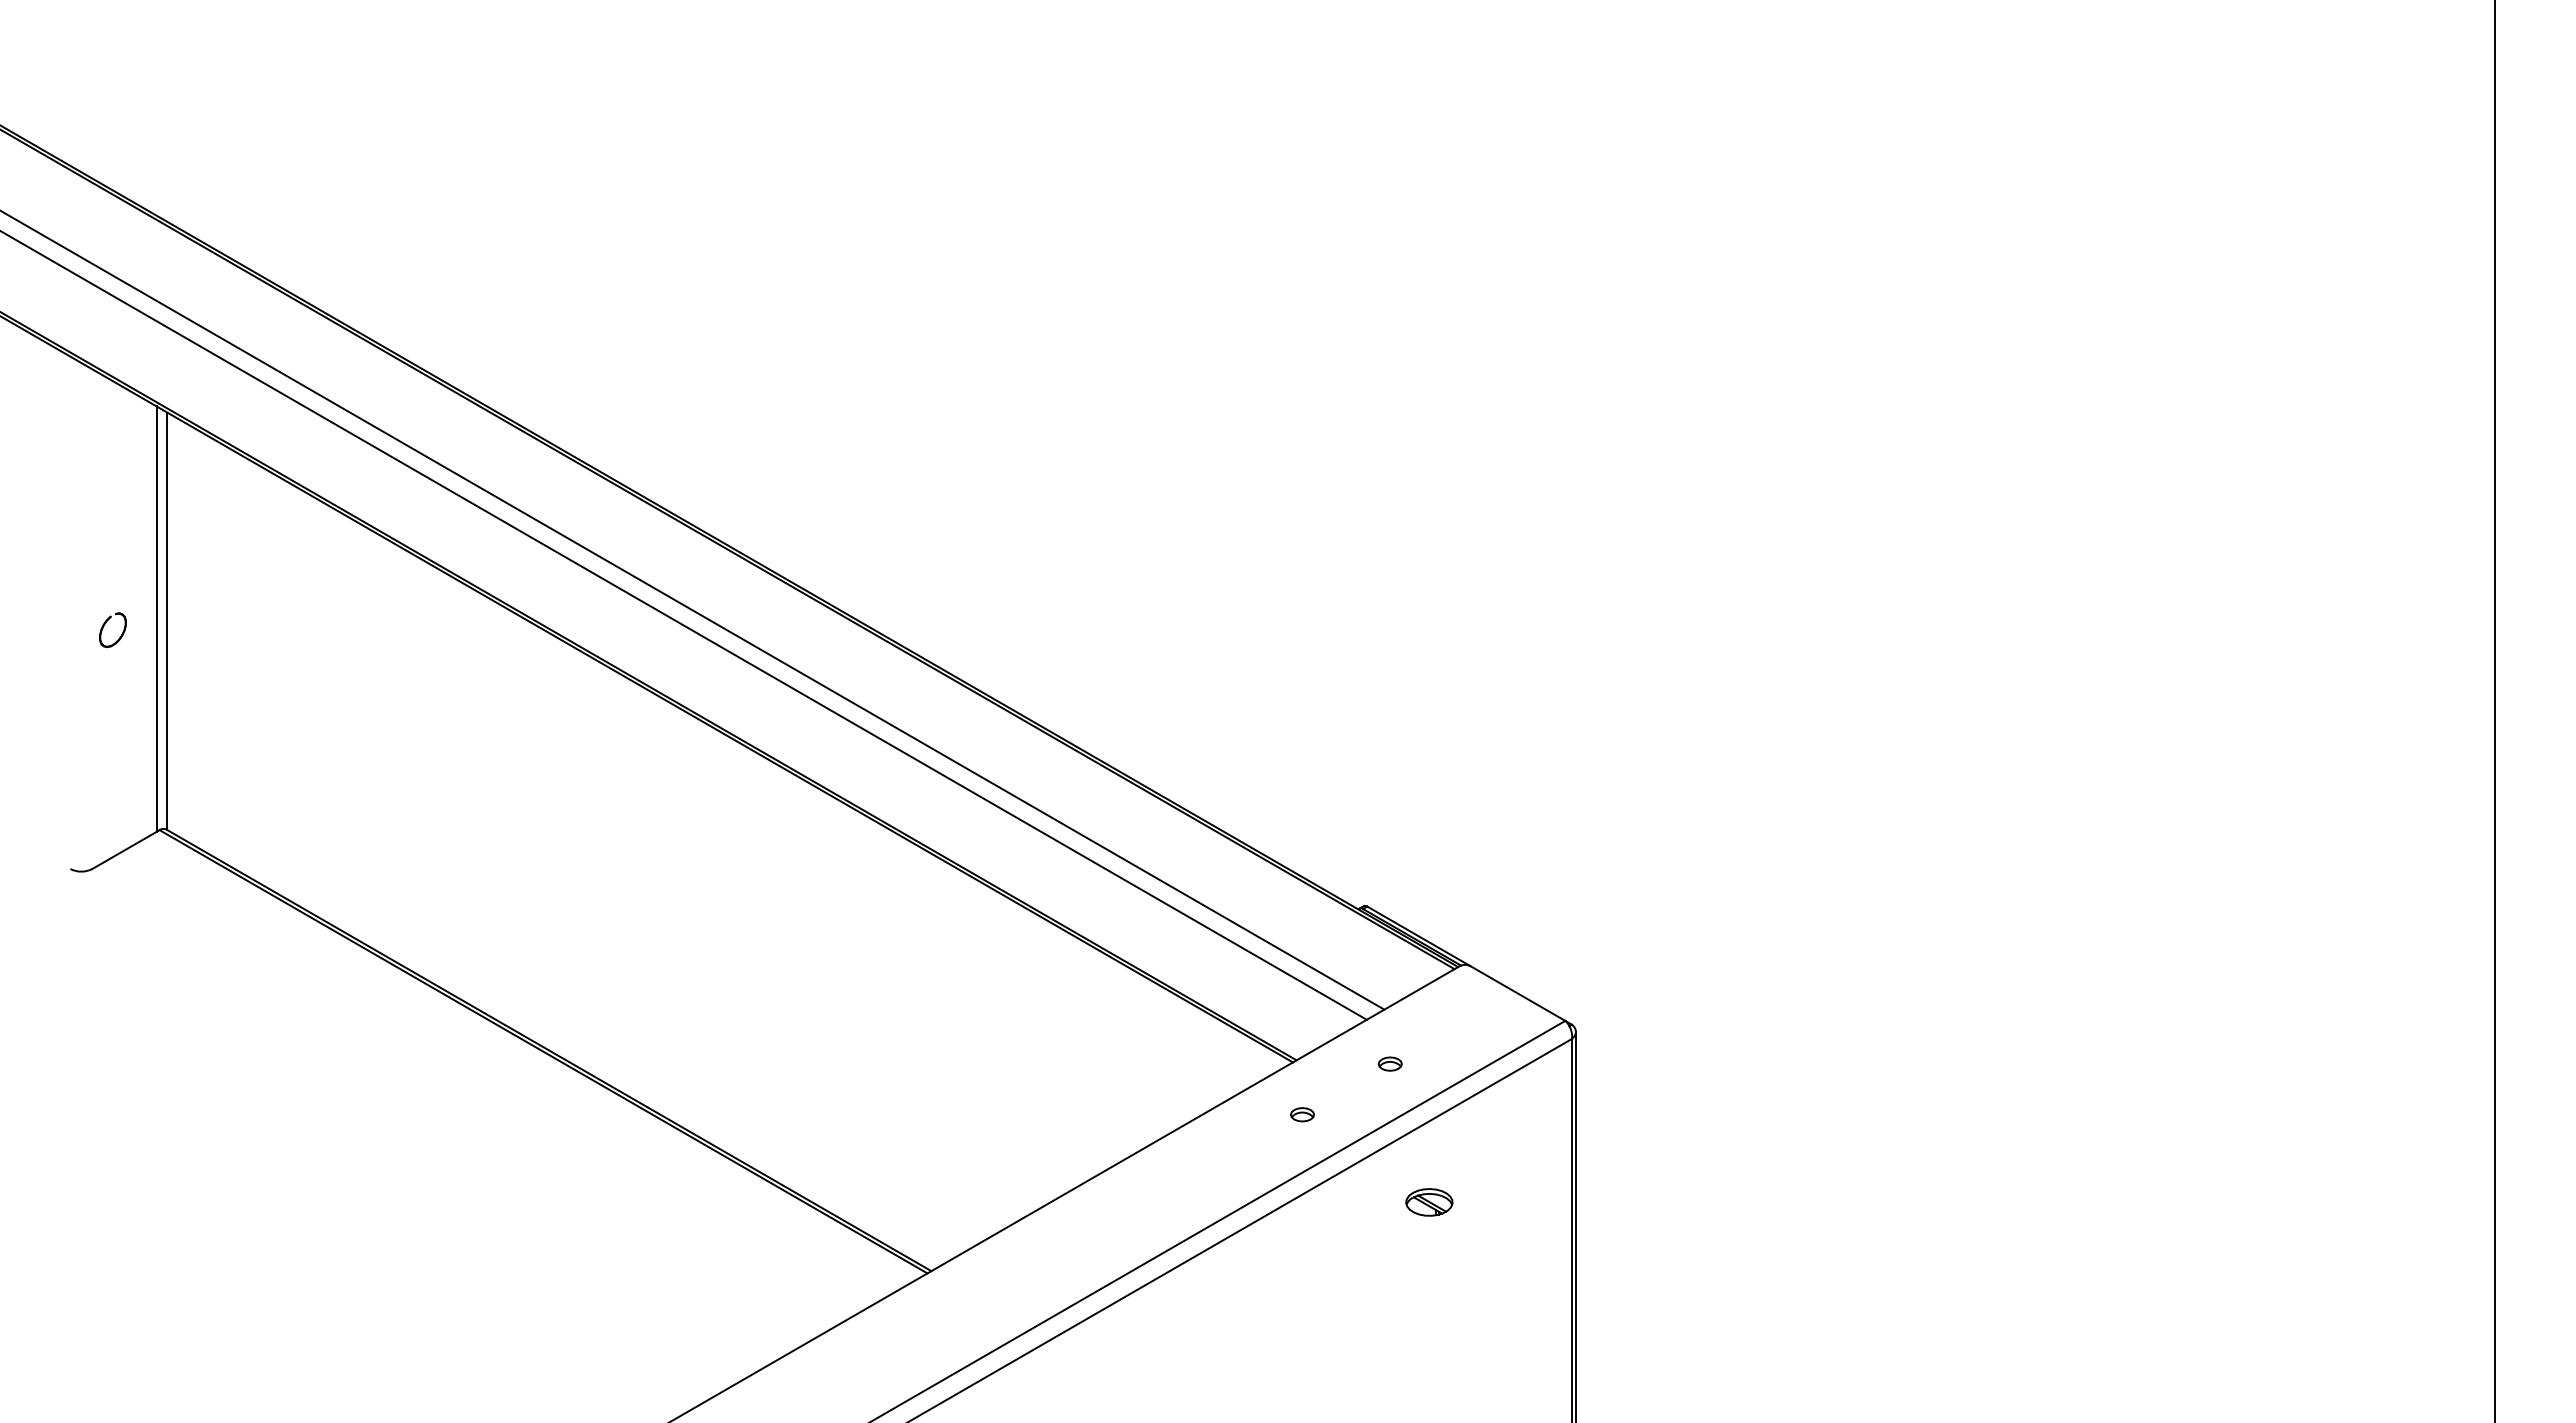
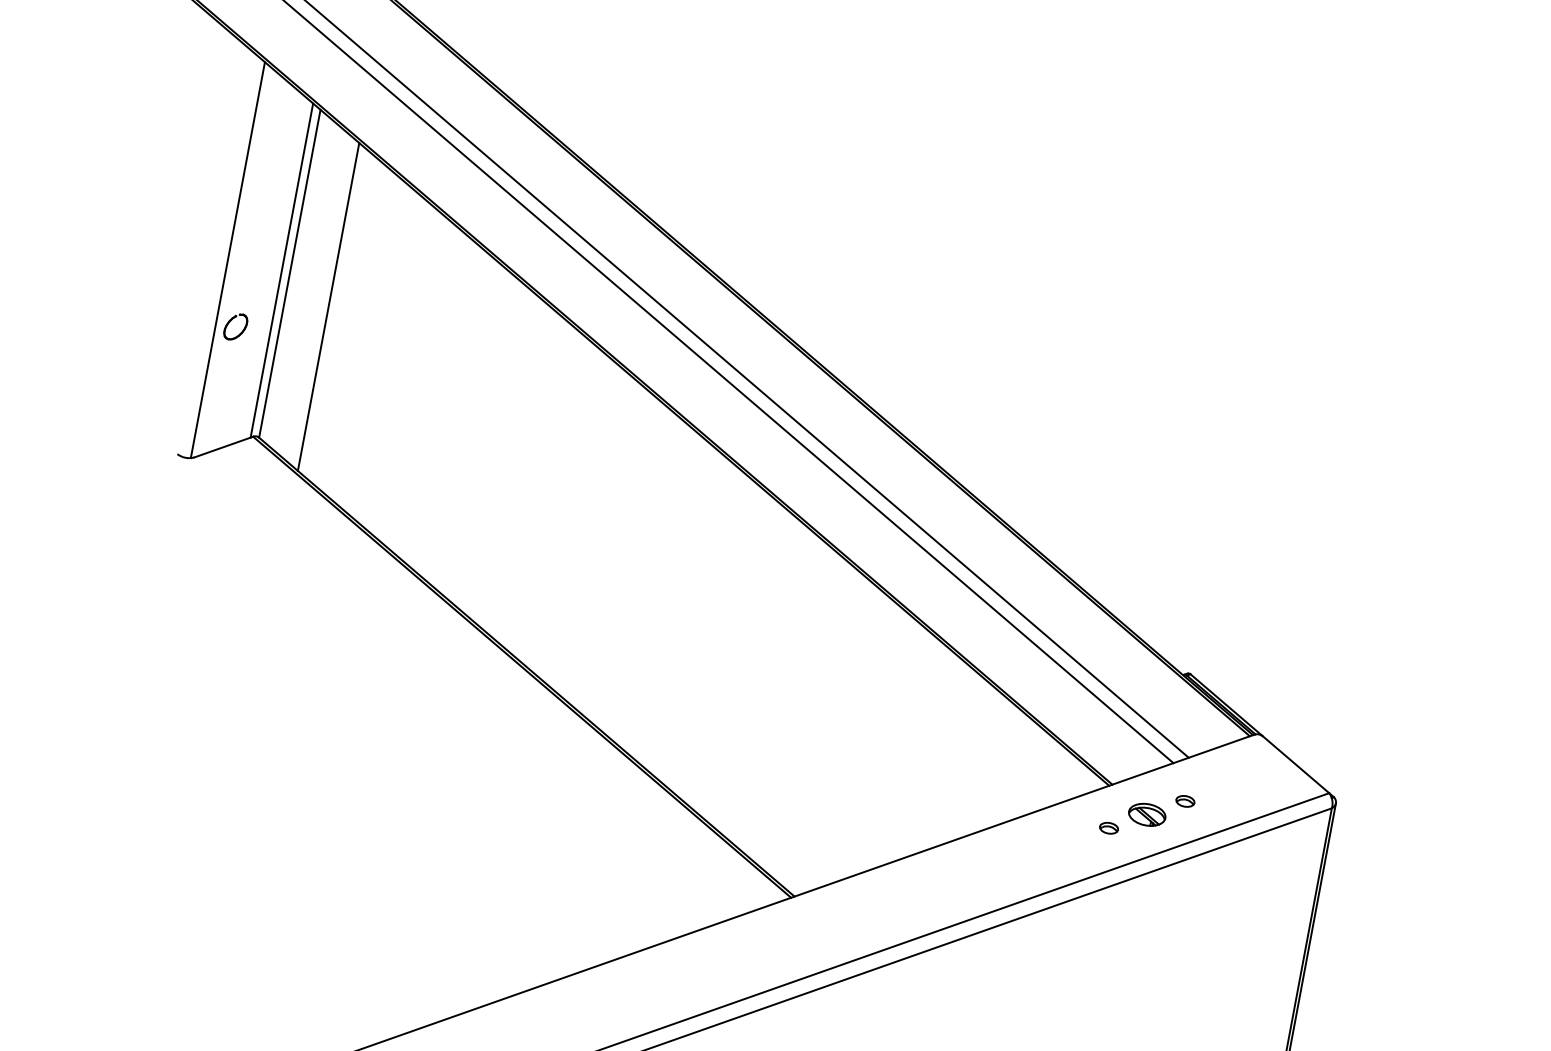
line: (87, 618) -> (227, 259), added
part: (106, 623) -> (231, 320), moved
line: (222, 652) -> (328, 306), added
part: (1429, 1202) -> (1147, 814), moved

